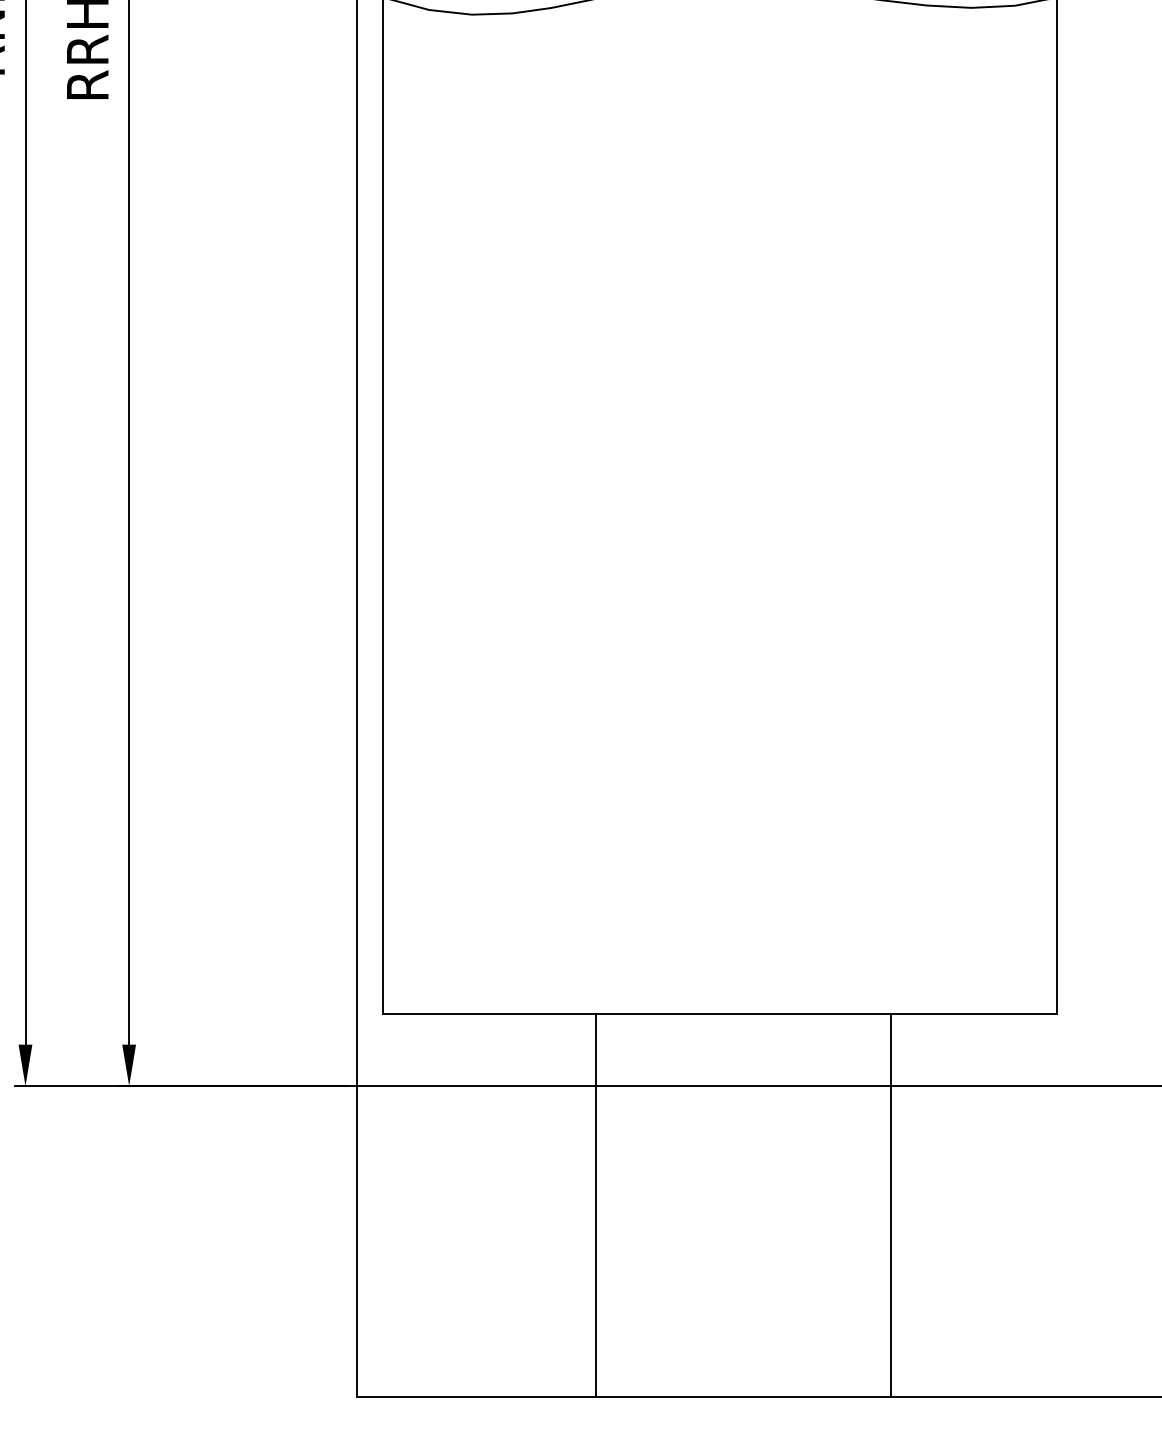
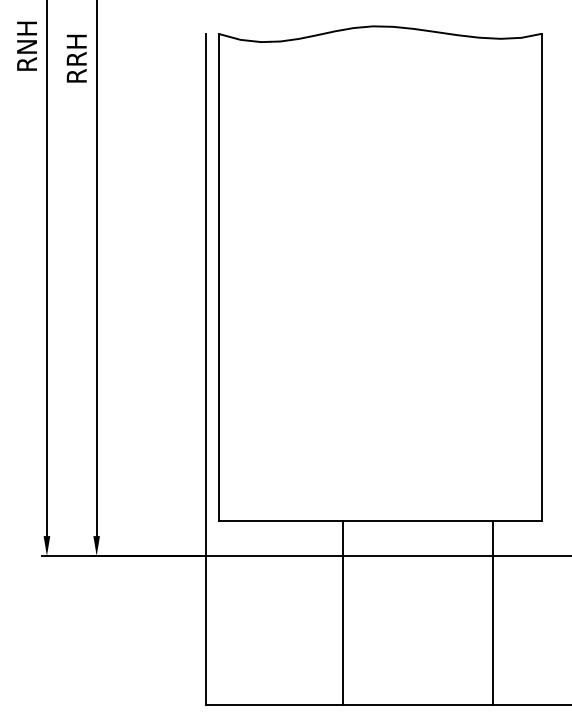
line: (595, 1206) -> (343, 613), moved
line: (891, 1206) -> (493, 613), moved

